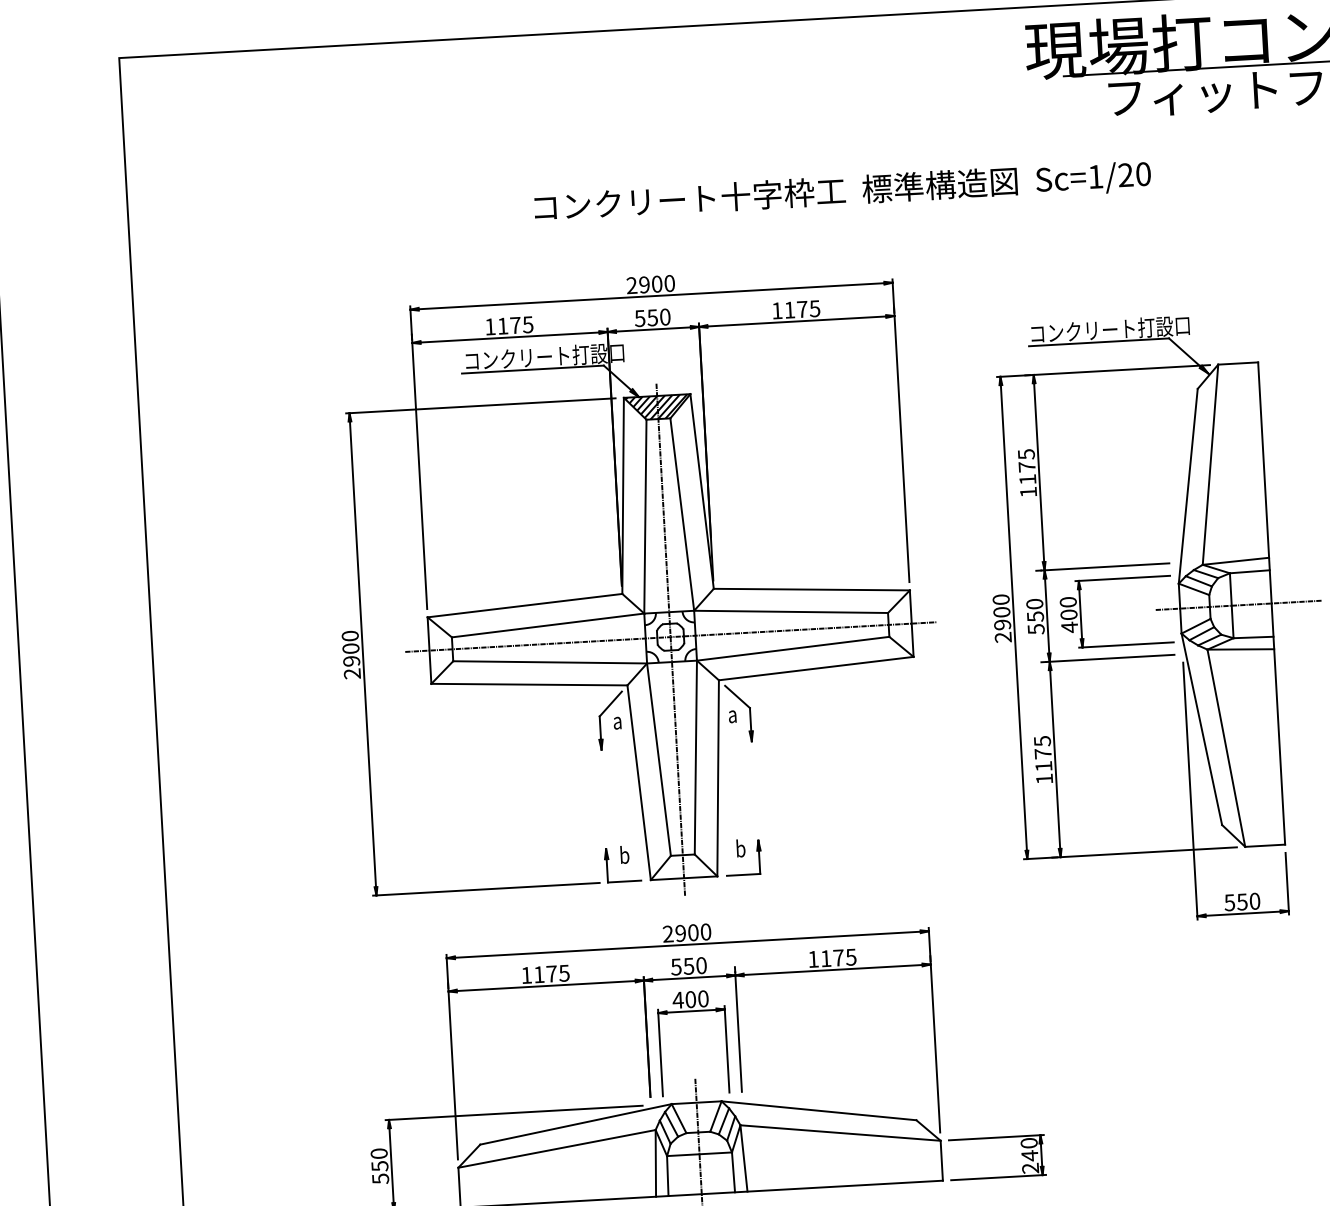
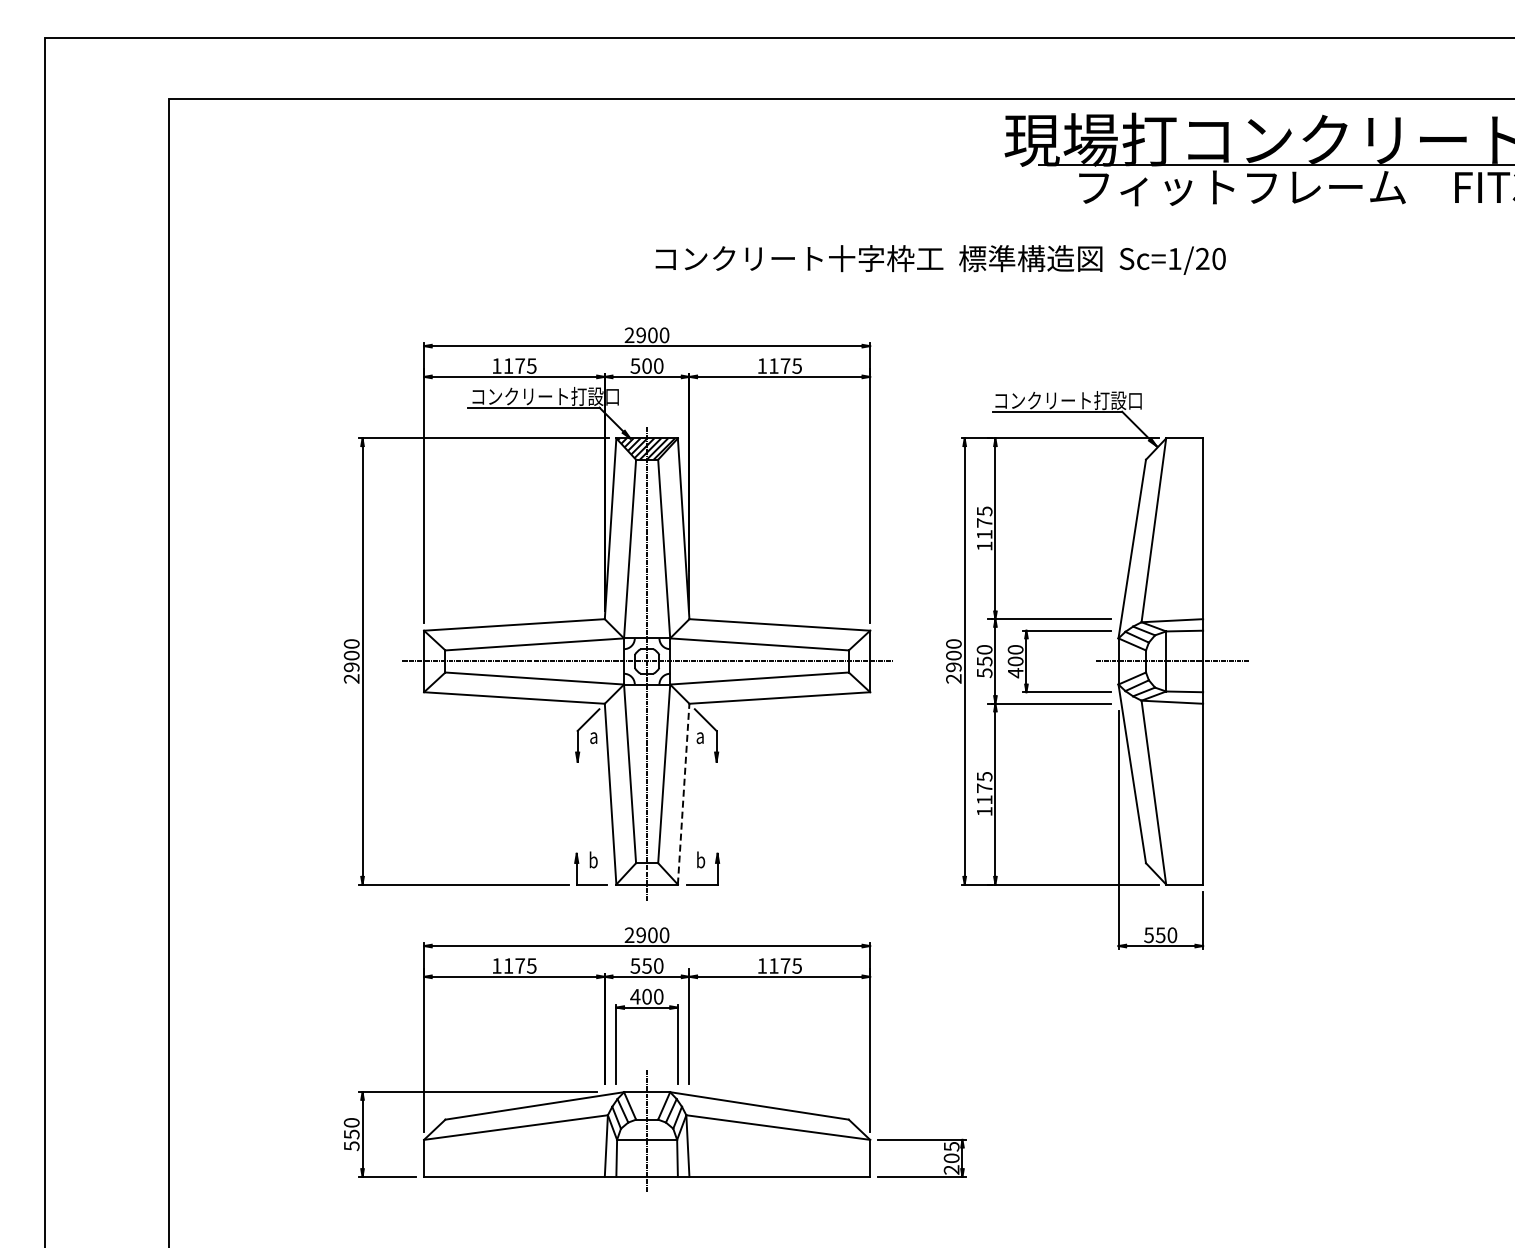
text: (842, 191) -> (940, 259), moved
text: (652, 317) -> (646, 365), 550 -> 500
line: (717, 778) -> (683, 794), solid -> dashed
text: (1029, 1149) -> (951, 1152), 240 -> 205

